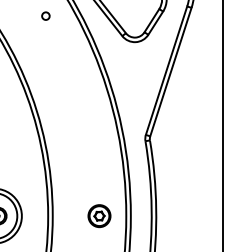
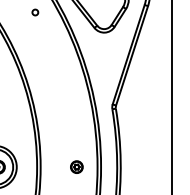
part: (99, 215) -> (76, 166), size x0.7

